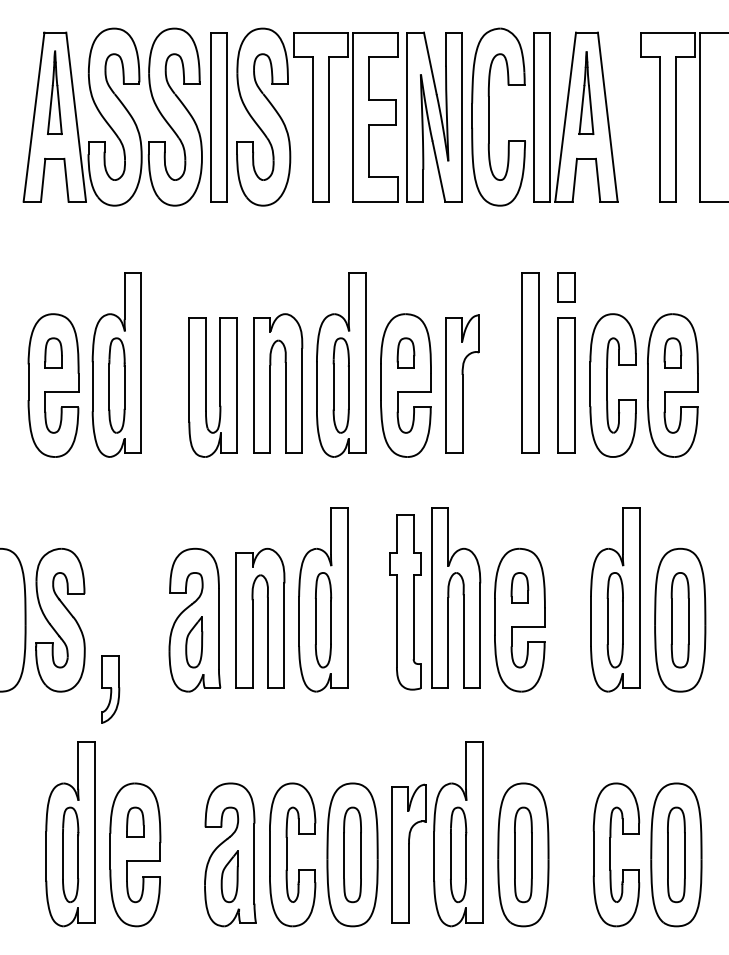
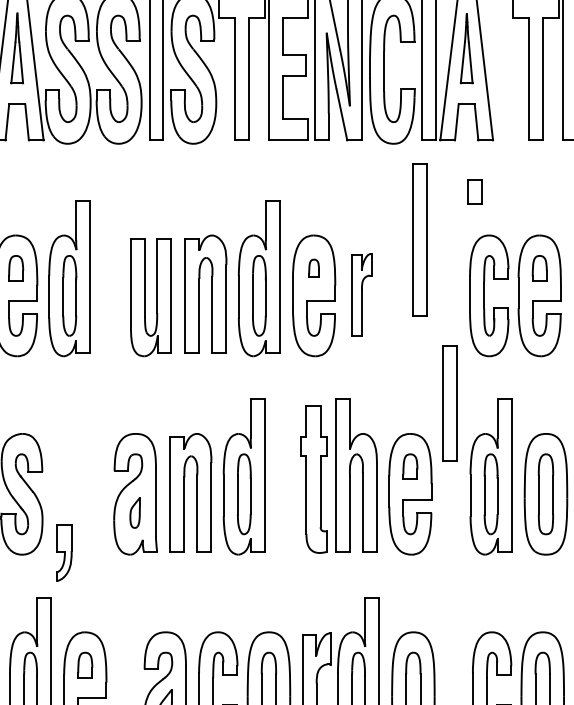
part: (566, 287) -> (475, 191), moved
part: (405, 352) -> (313, 267), size x0.7
part: (530, 362) -> (419, 239), moved
part: (462, 383) -> (361, 294), size x0.7
part: (566, 385) -> (449, 403), moved
part: (194, 642) -> (135, 513), size x0.7

